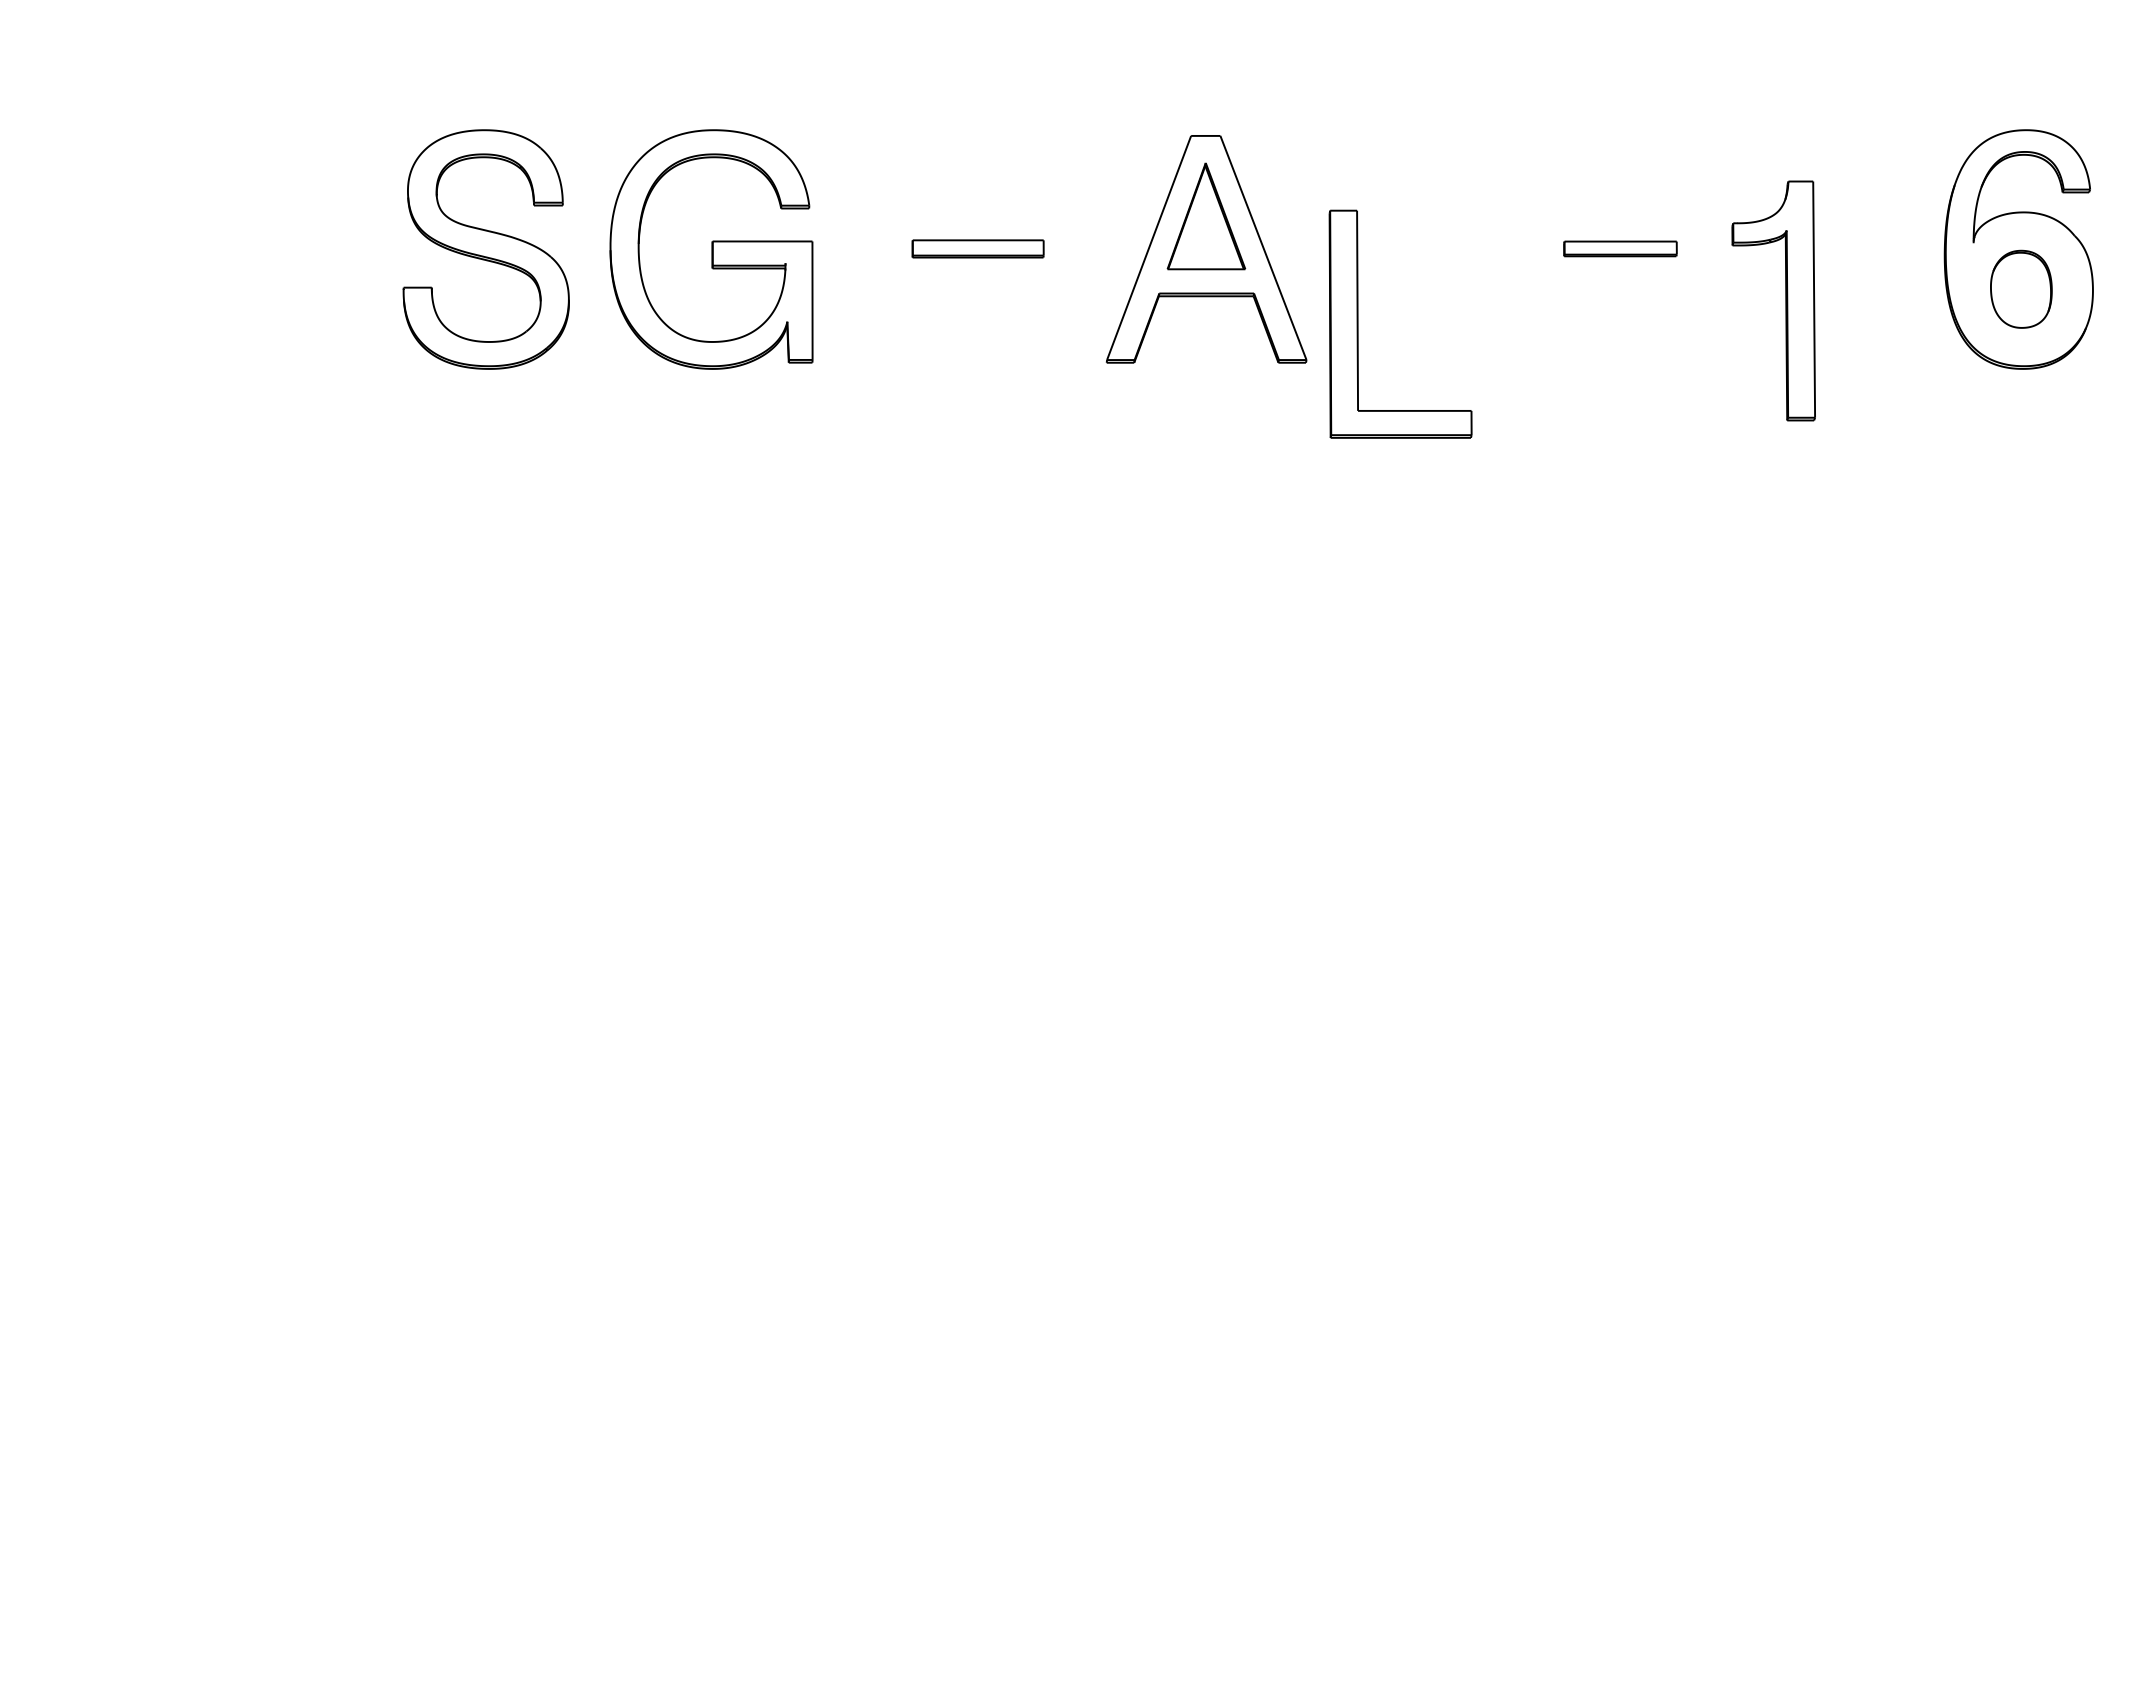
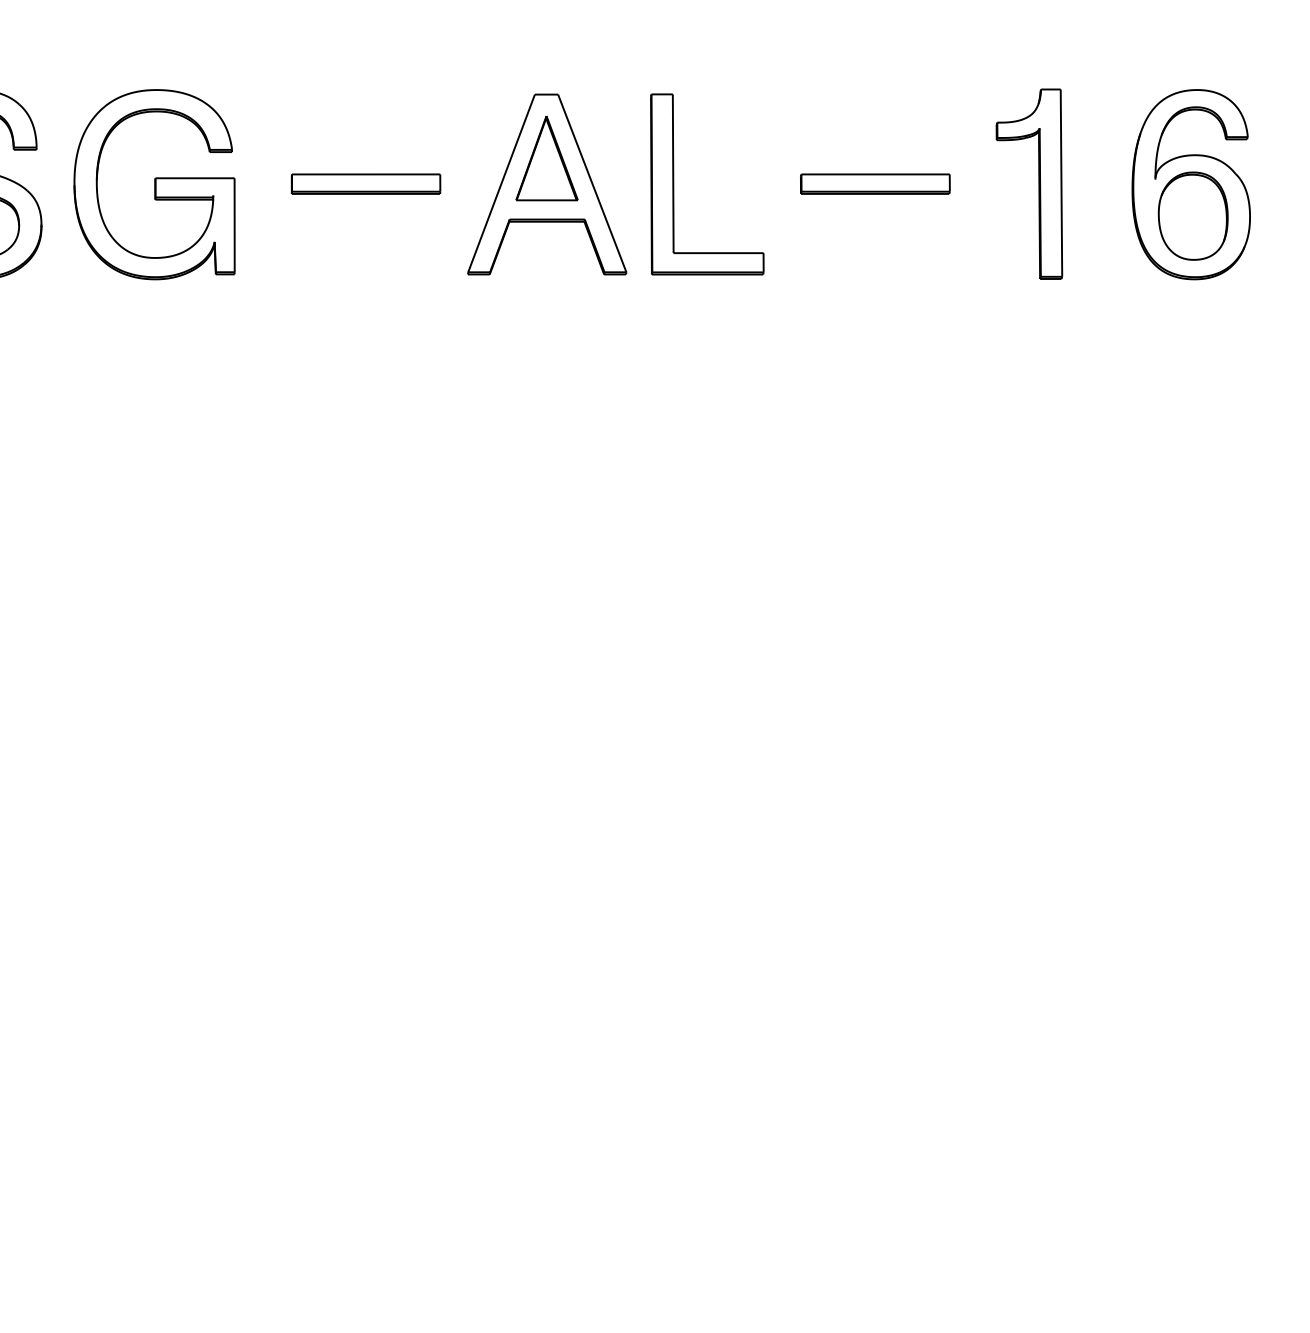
part: (977, 248) -> (365, 183), size x1.43
part: (1620, 248) -> (875, 183), size x1.67
part: (2021, 289) -> (1193, 216), size x1.43
part: (1785, 300) -> (1038, 183), moved
part: (1358, 323) -> (673, 183), moved

